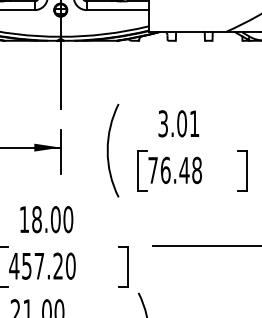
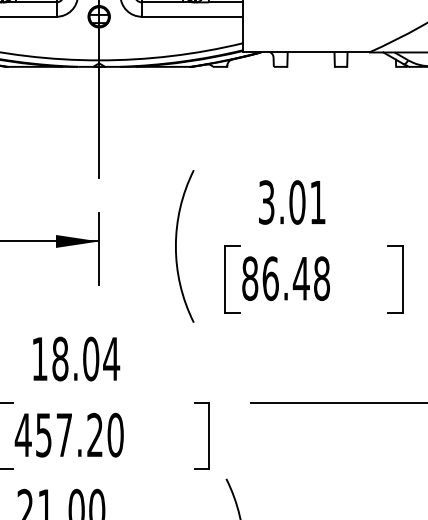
text: (153, 170) -> (250, 278), 76.48 -> 86.48
text: (68, 219) -> (111, 358), 18.00 -> 18.04

